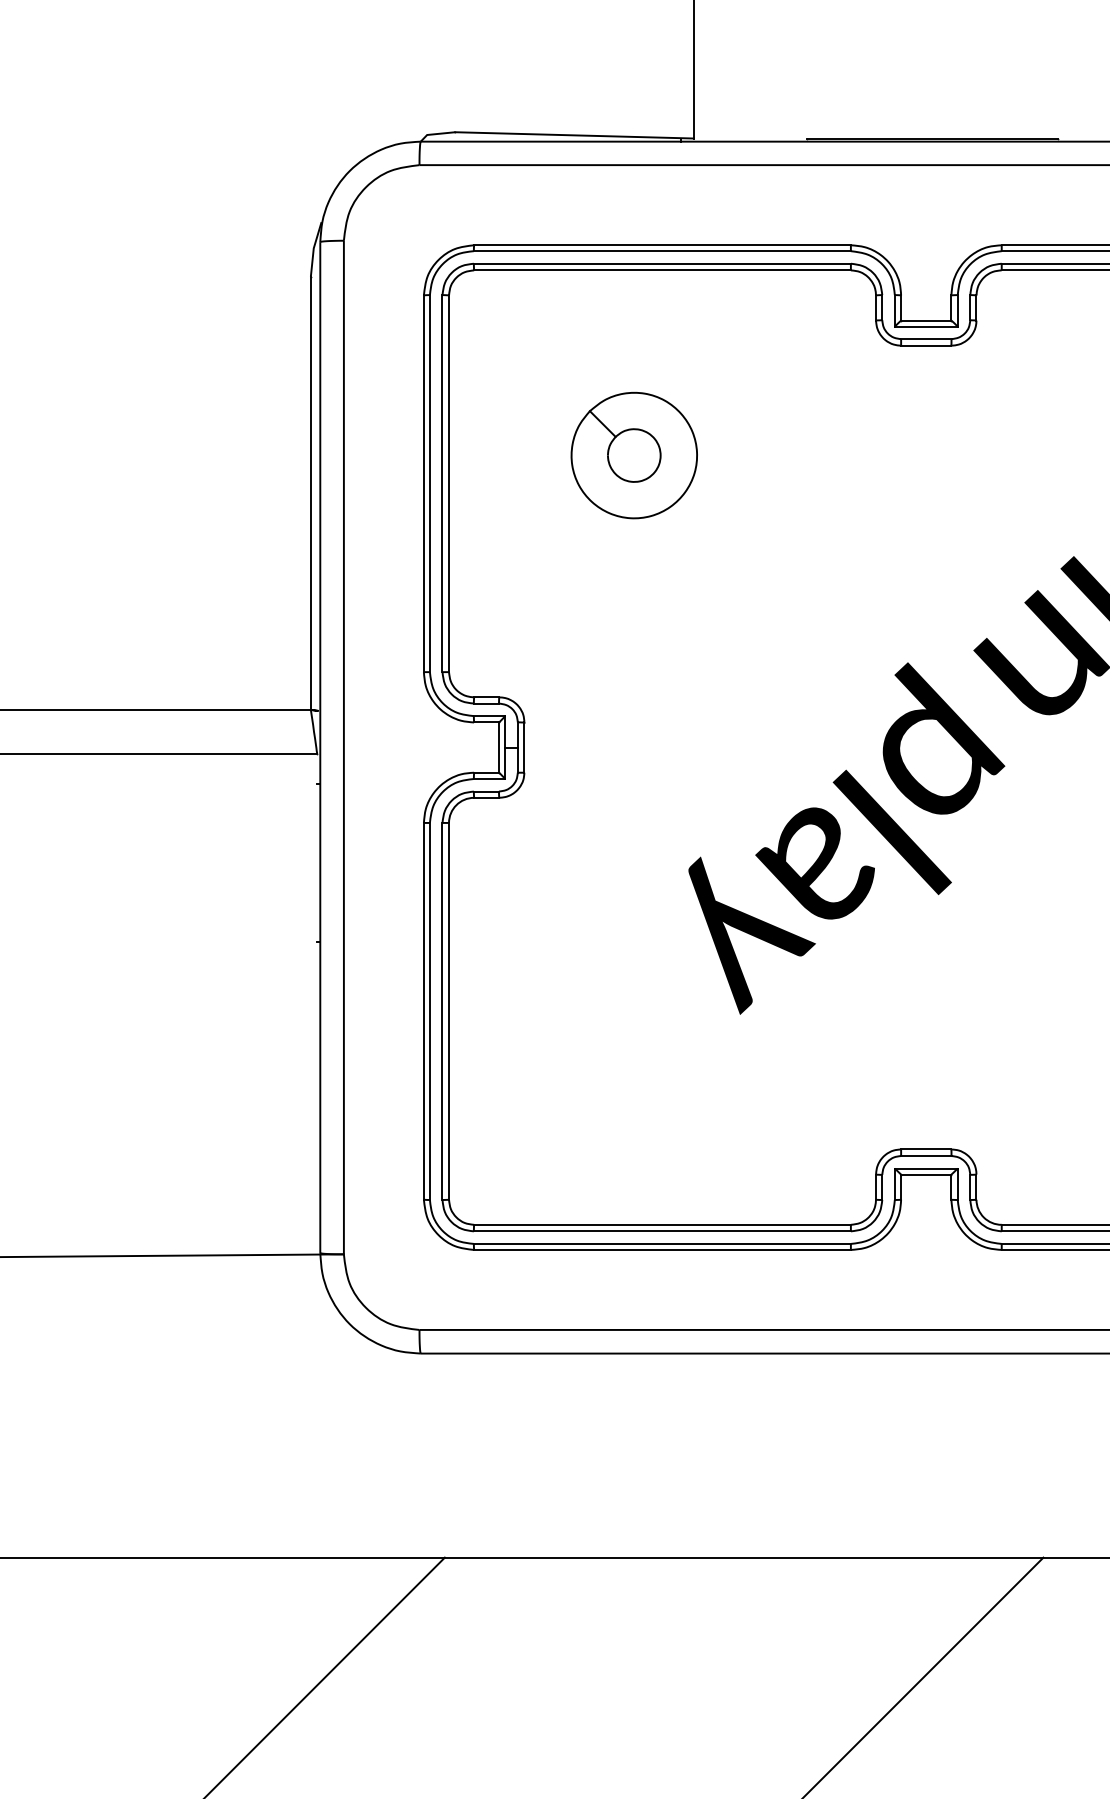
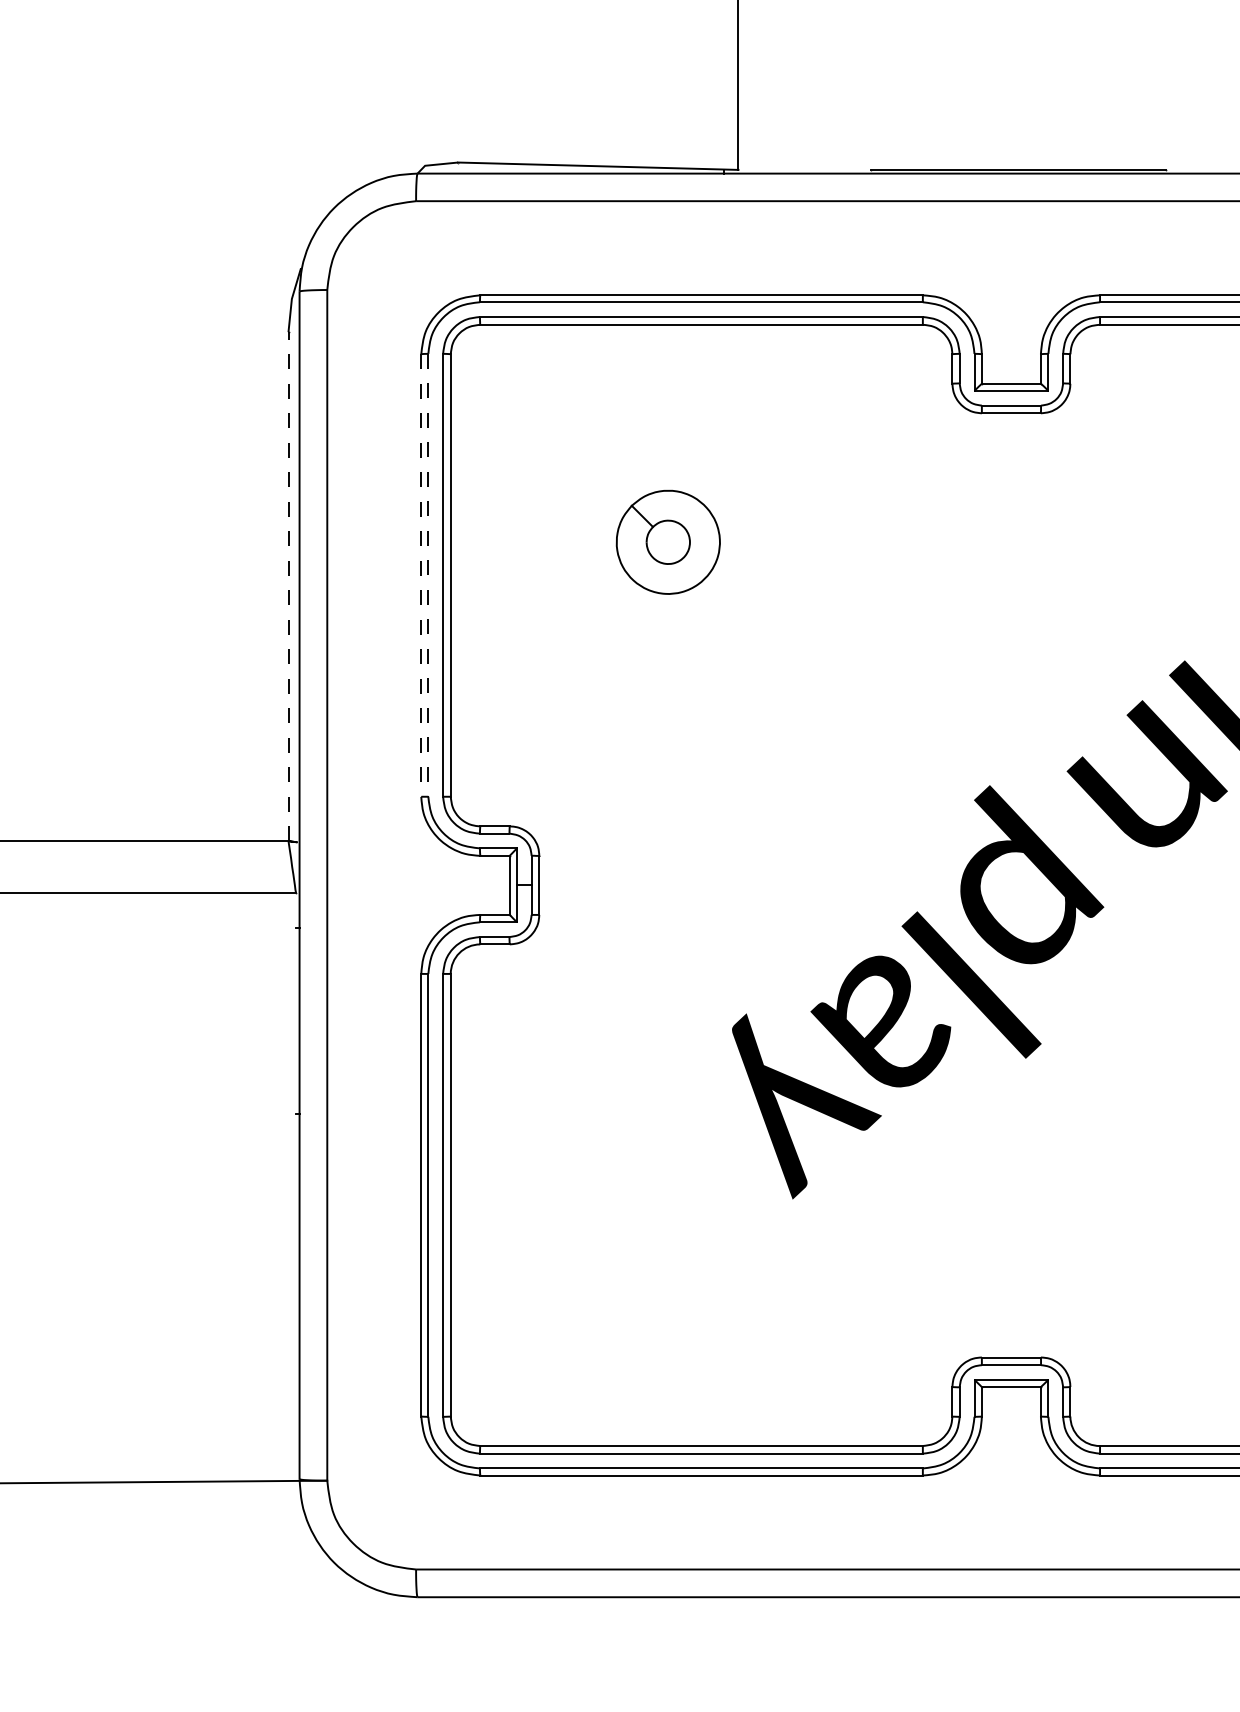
part: (633, 455) -> (667, 542), size x0.7
line: (429, 483) -> (427, 575), solid -> dashed
line: (423, 484) -> (420, 576), solid -> dashed
line: (310, 493) -> (288, 586), solid -> dashed

